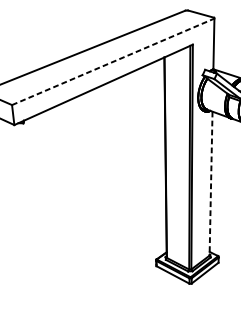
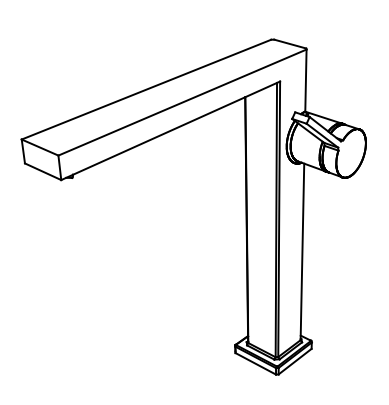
line: (113, 61) -> (182, 102), dashed -> solid
line: (211, 184) -> (302, 252), dashed -> solid

